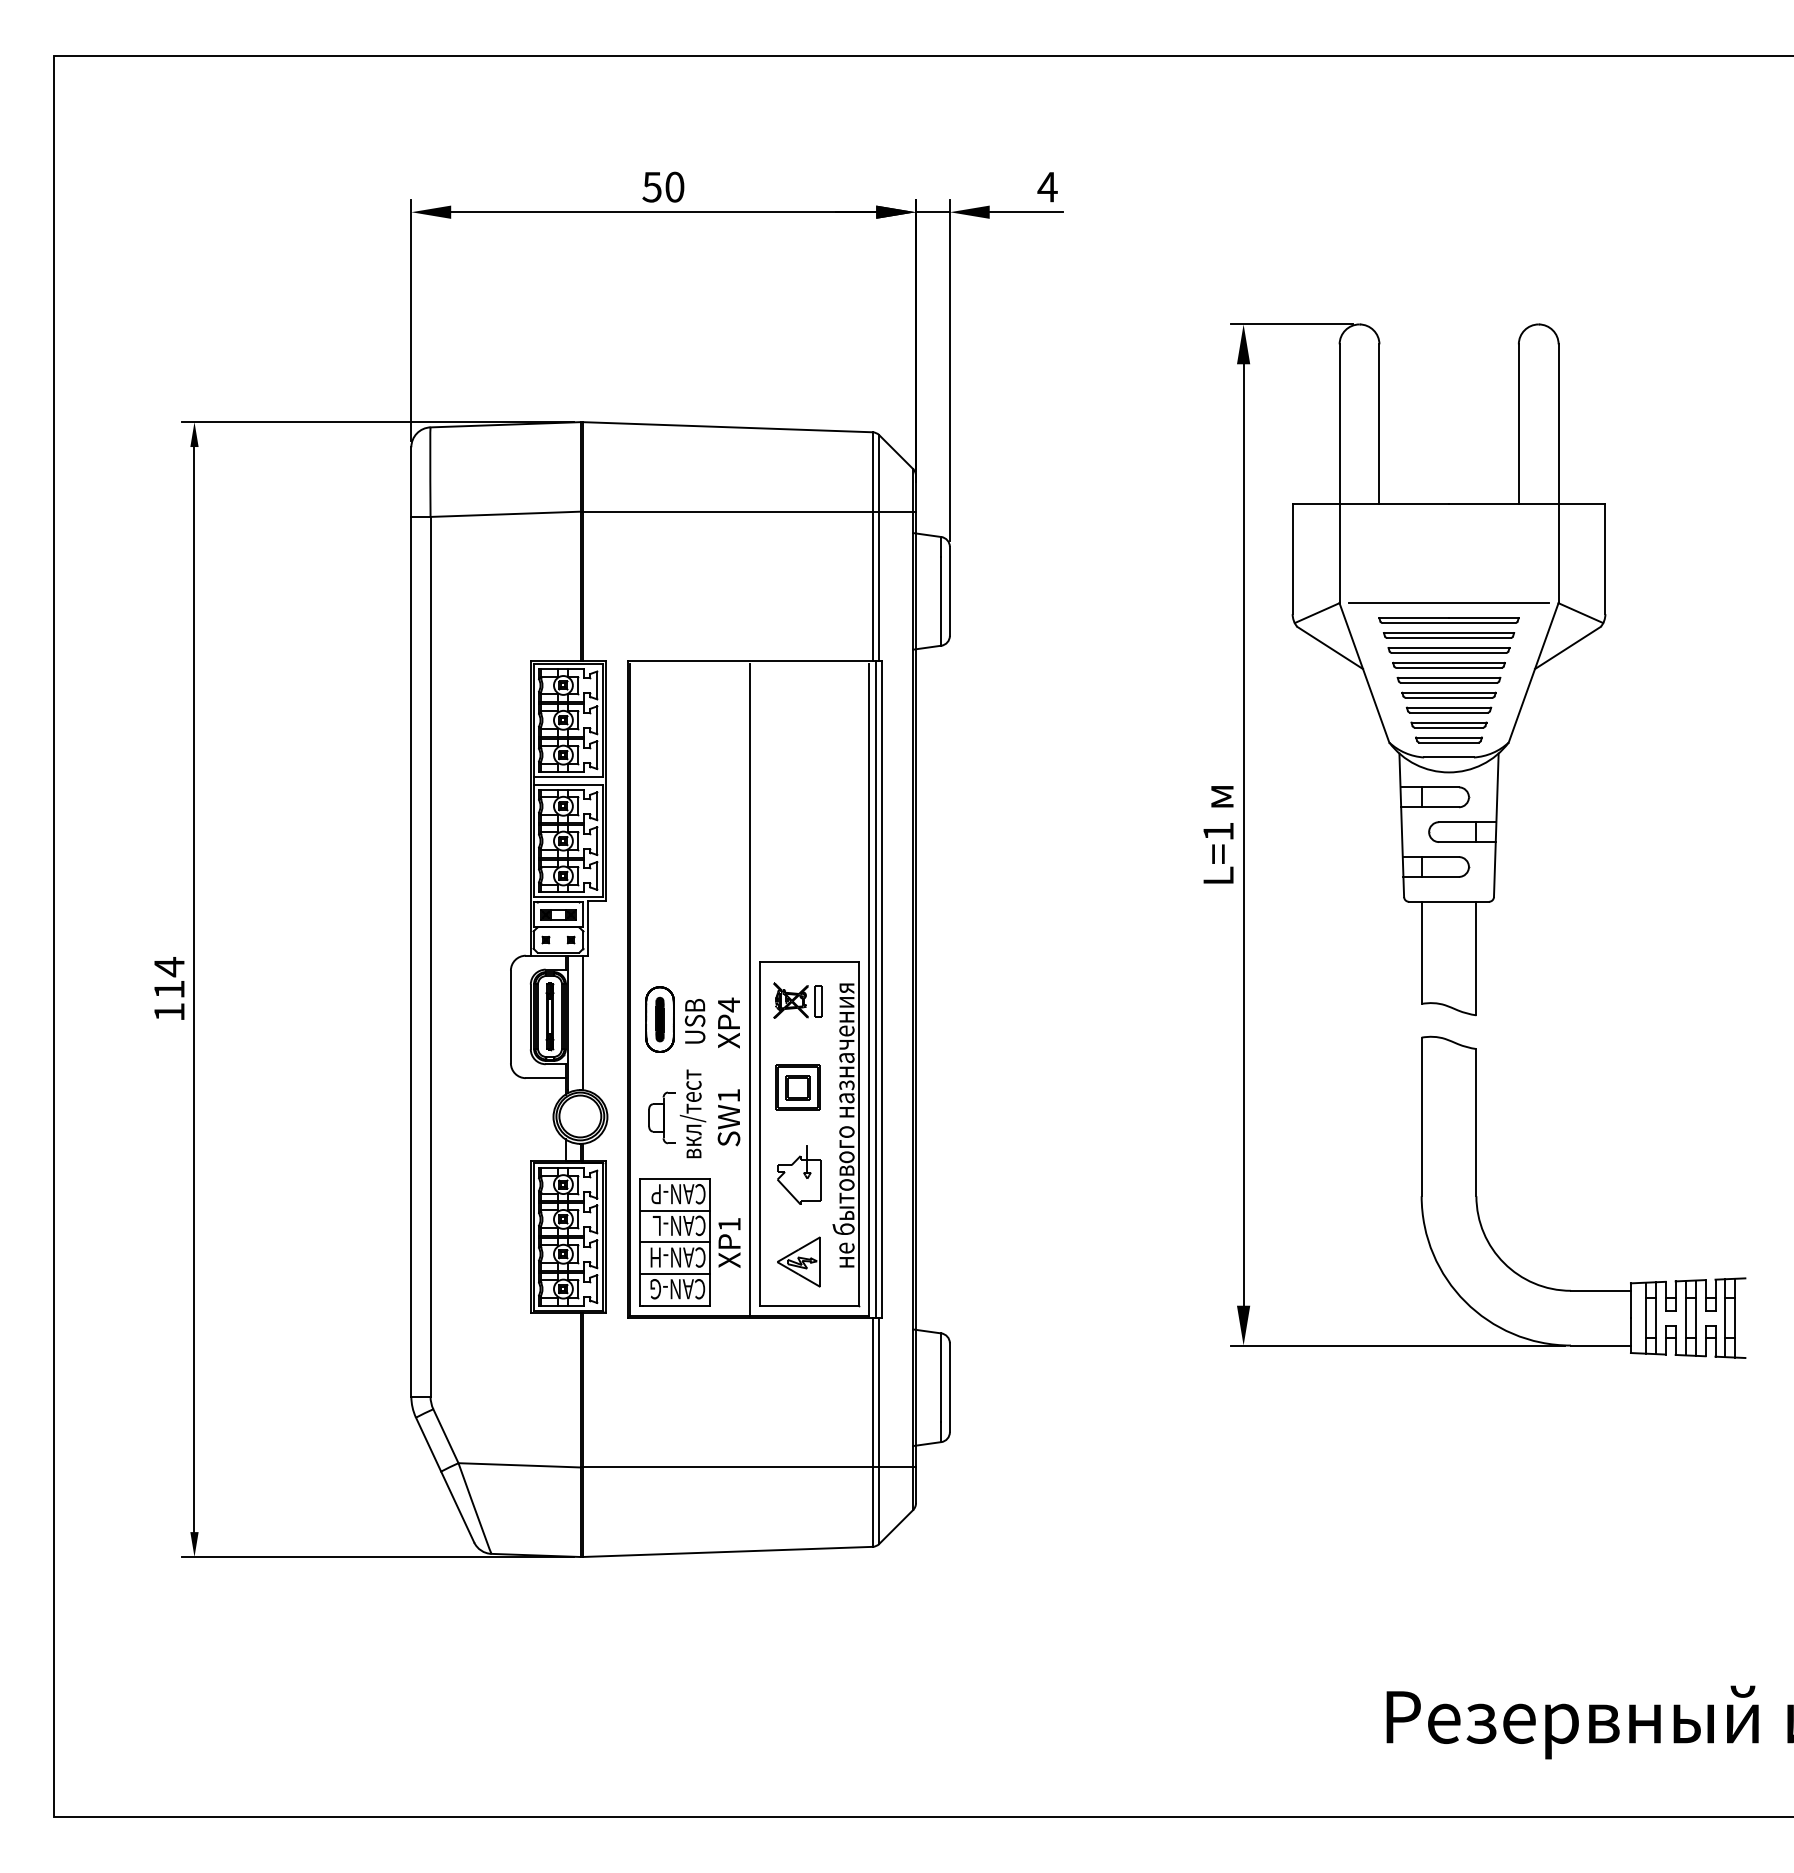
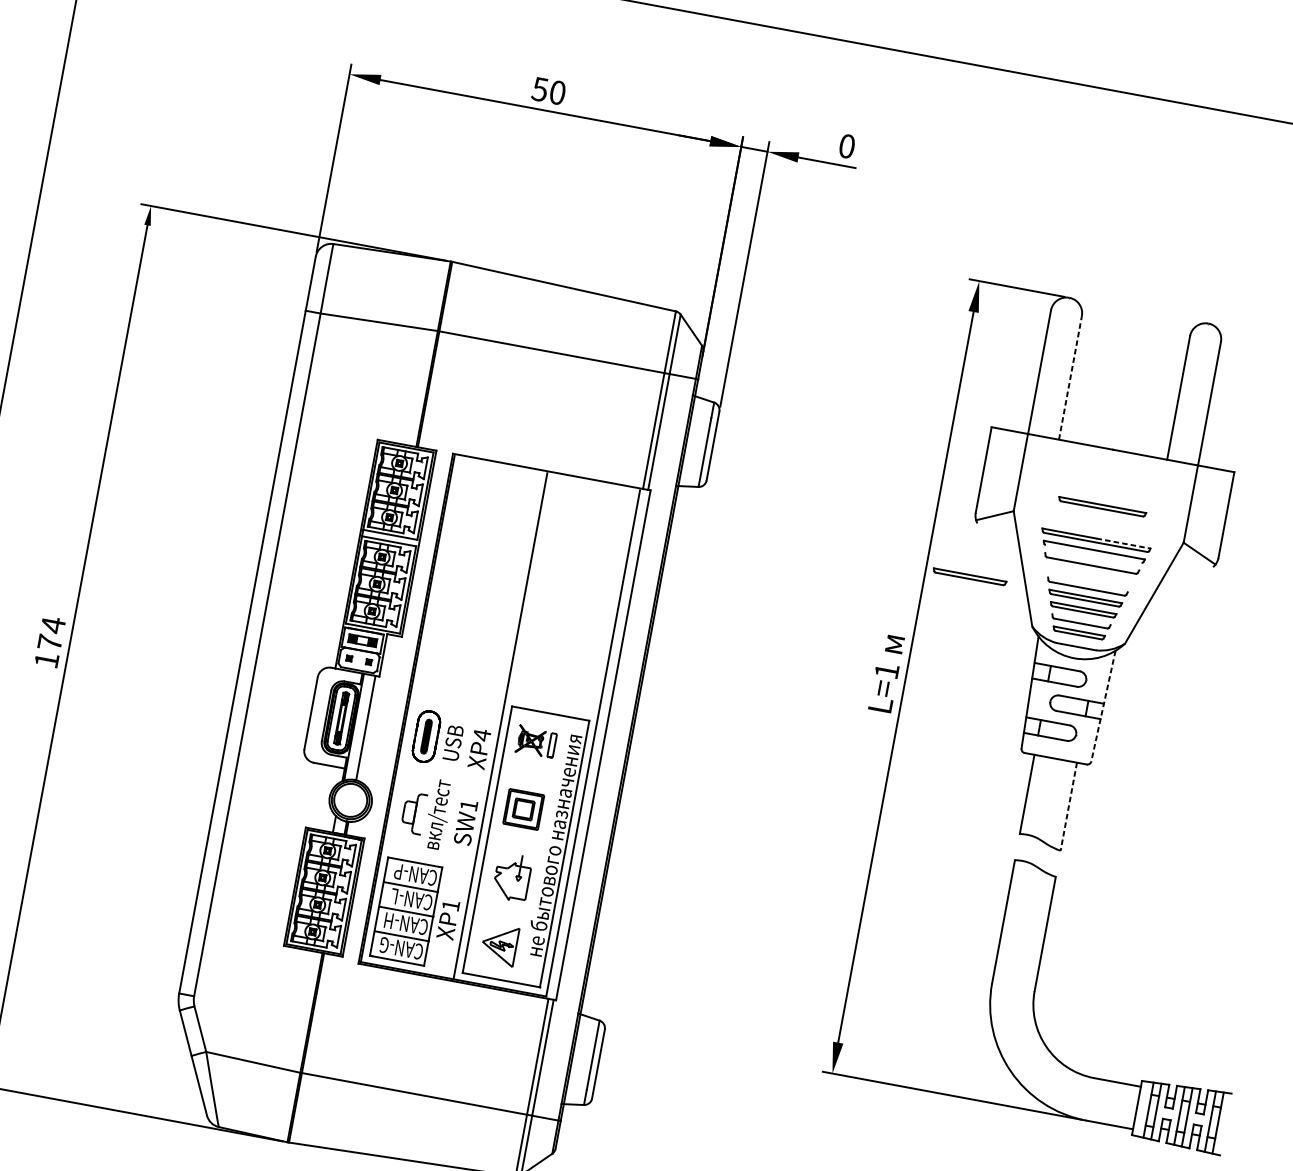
text: (1047, 186) -> (847, 145), 4 -> 0
line: (1379, 424) -> (1070, 378), solid -> dashed
line: (1448, 603) -> (1098, 527), removed
line: (1483, 618) -> (1123, 543), solid -> dashed
line: (1448, 638) -> (1093, 554), removed
line: (1330, 647) -> (1000, 544), removed
line: (1448, 647) -> (1091, 561), removed
line: (1567, 647) -> (1184, 578), removed
part: (1448, 664) -> (1102, 506), moved
line: (1448, 677) -> (1087, 584), removed
part: (1299, 694) -> (969, 576), added
line: (1448, 722) -> (1081, 619), removed
line: (1496, 825) -> (1103, 706), solid -> dashed
line: (1476, 958) -> (1068, 806), solid -> dashed
text: (169, 989) -> (50, 642), 114 -> 174
line: (875, 989) -> (598, 744), removed

